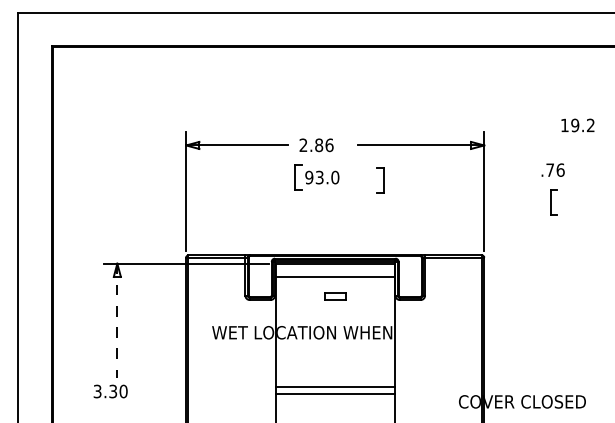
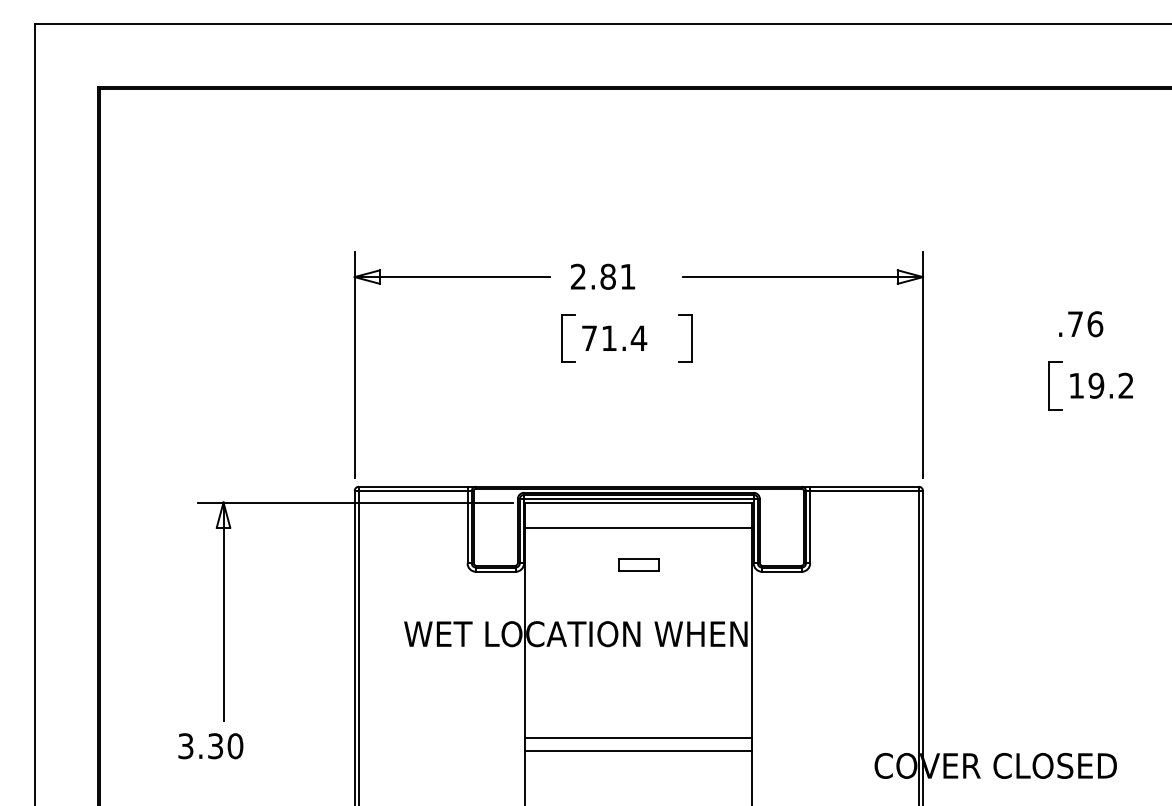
text: (577, 125) -> (1100, 385), moved
text: (329, 145) -> (627, 277), 2.86 -> 2.81
text: (552, 169) -> (1079, 322), moved
text: (322, 177) -> (614, 338), 93.0 -> 71.4
part: (380, 180) -> (685, 338), moved
line: (117, 321) -> (223, 612), dashed -> solid

